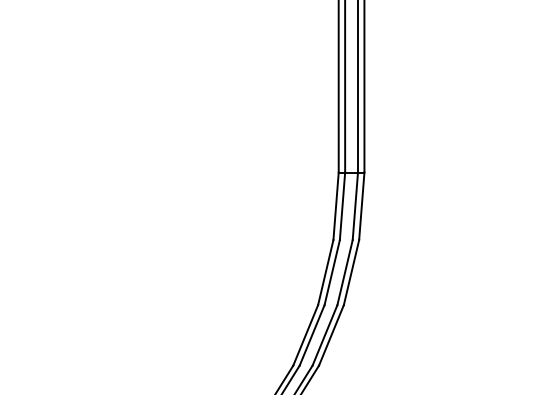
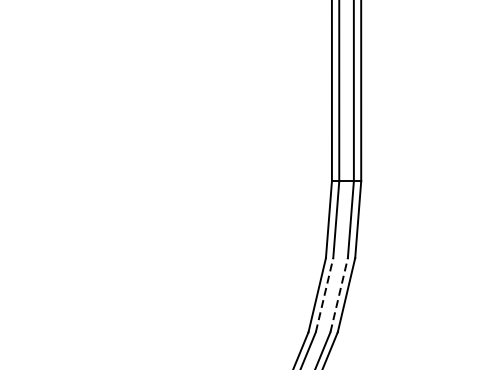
line: (332, 272) -> (324, 295), solid -> dashed
line: (345, 272) -> (339, 295), solid -> dashed

